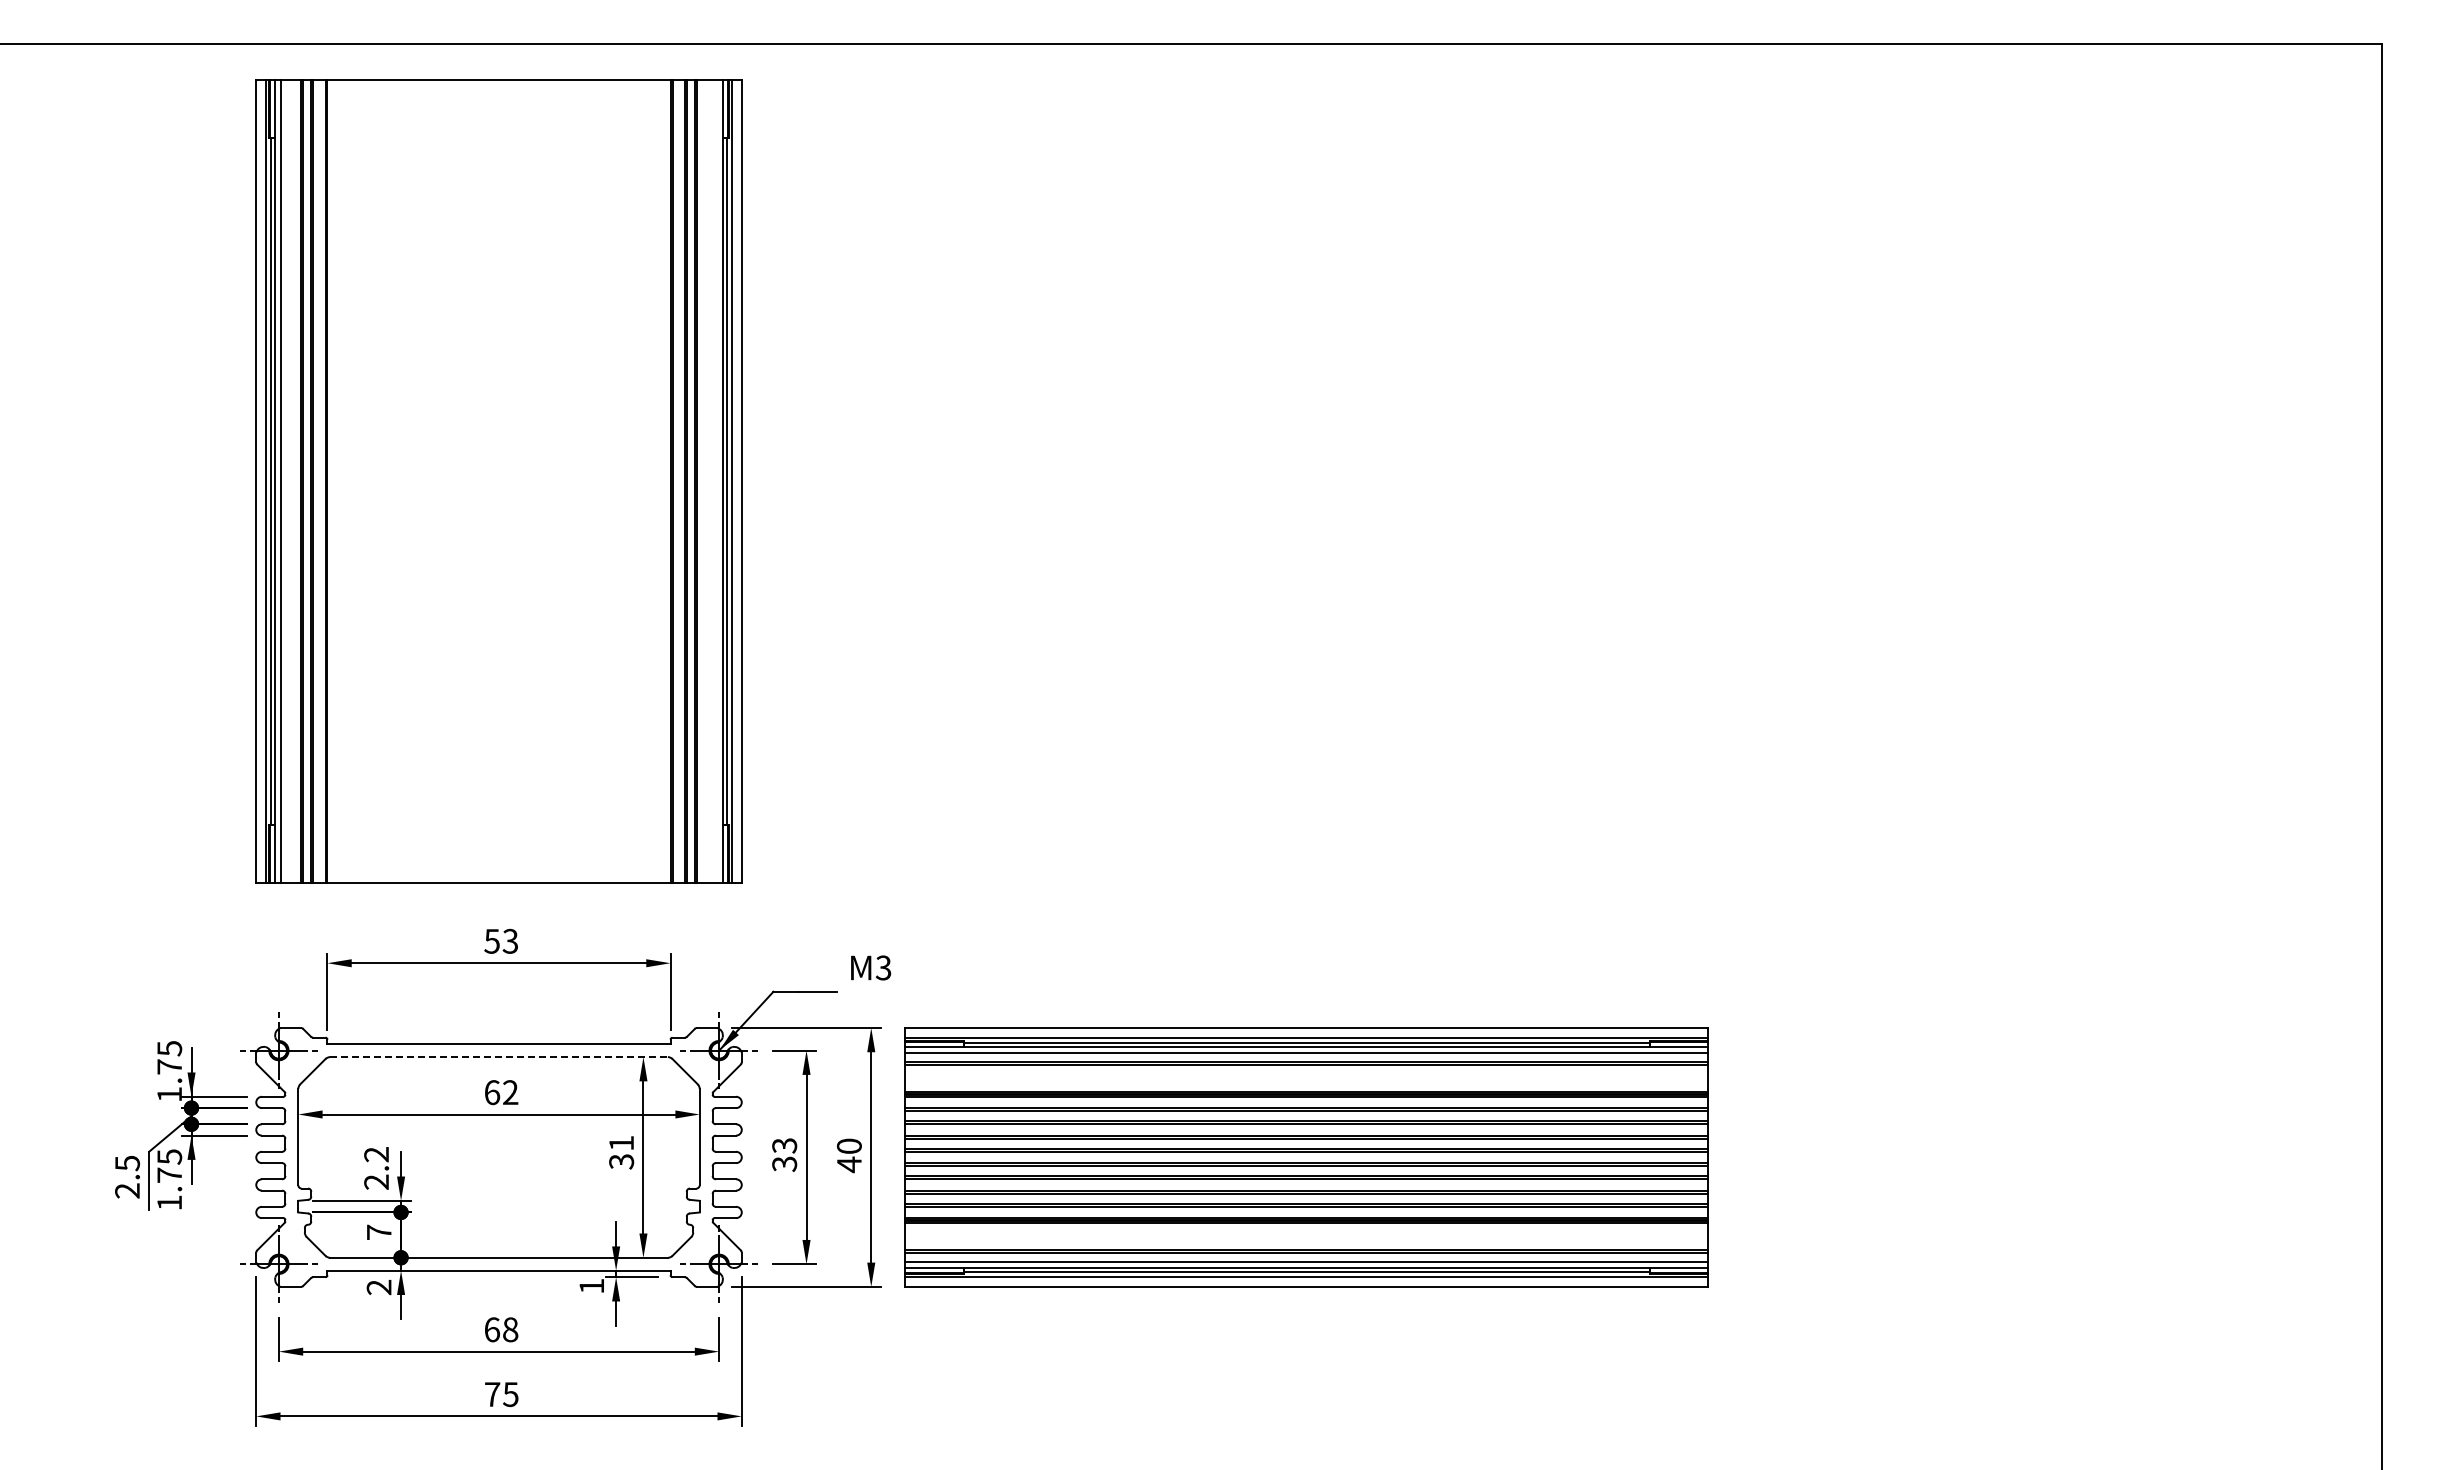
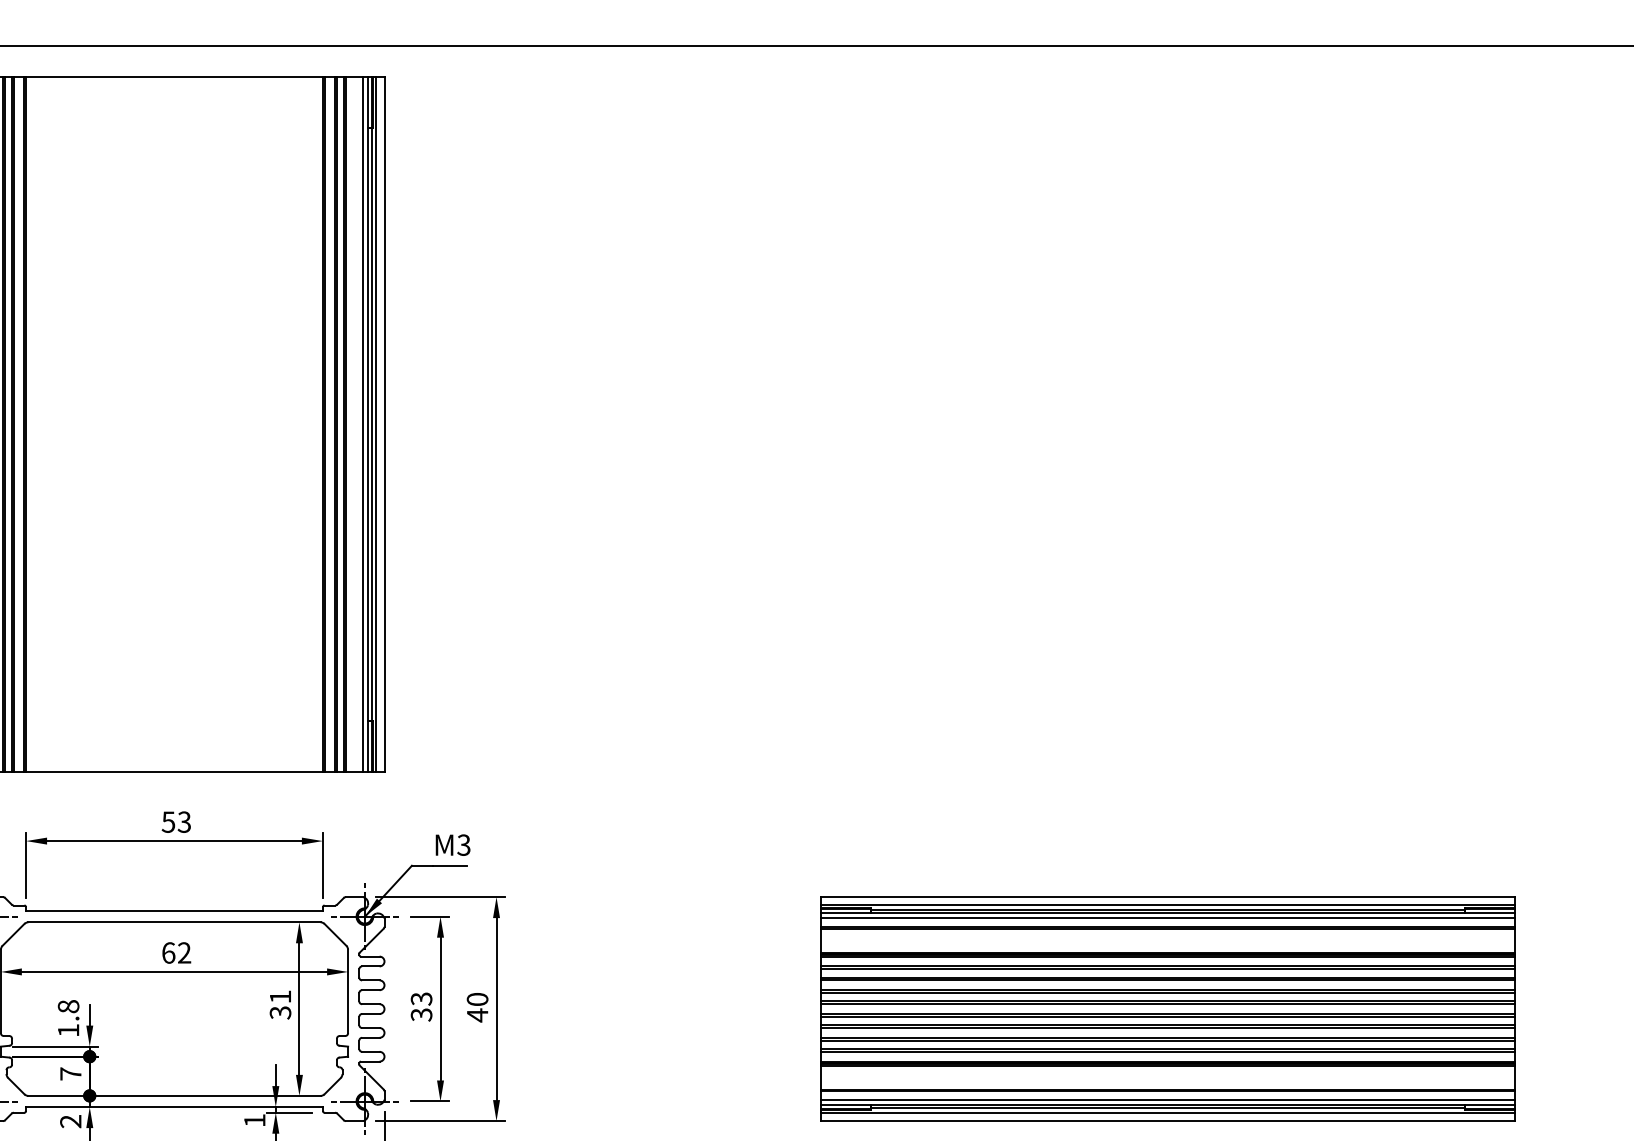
line: (717, 481) -> (363, 424), added
text: (871, 967) -> (453, 844), moved
line: (499, 1057) -> (174, 922), dashed -> solid
part: (1306, 1157) -> (1168, 1009), moved
text: (376, 1168) -> (68, 1018), 2.2 -> 1.8

